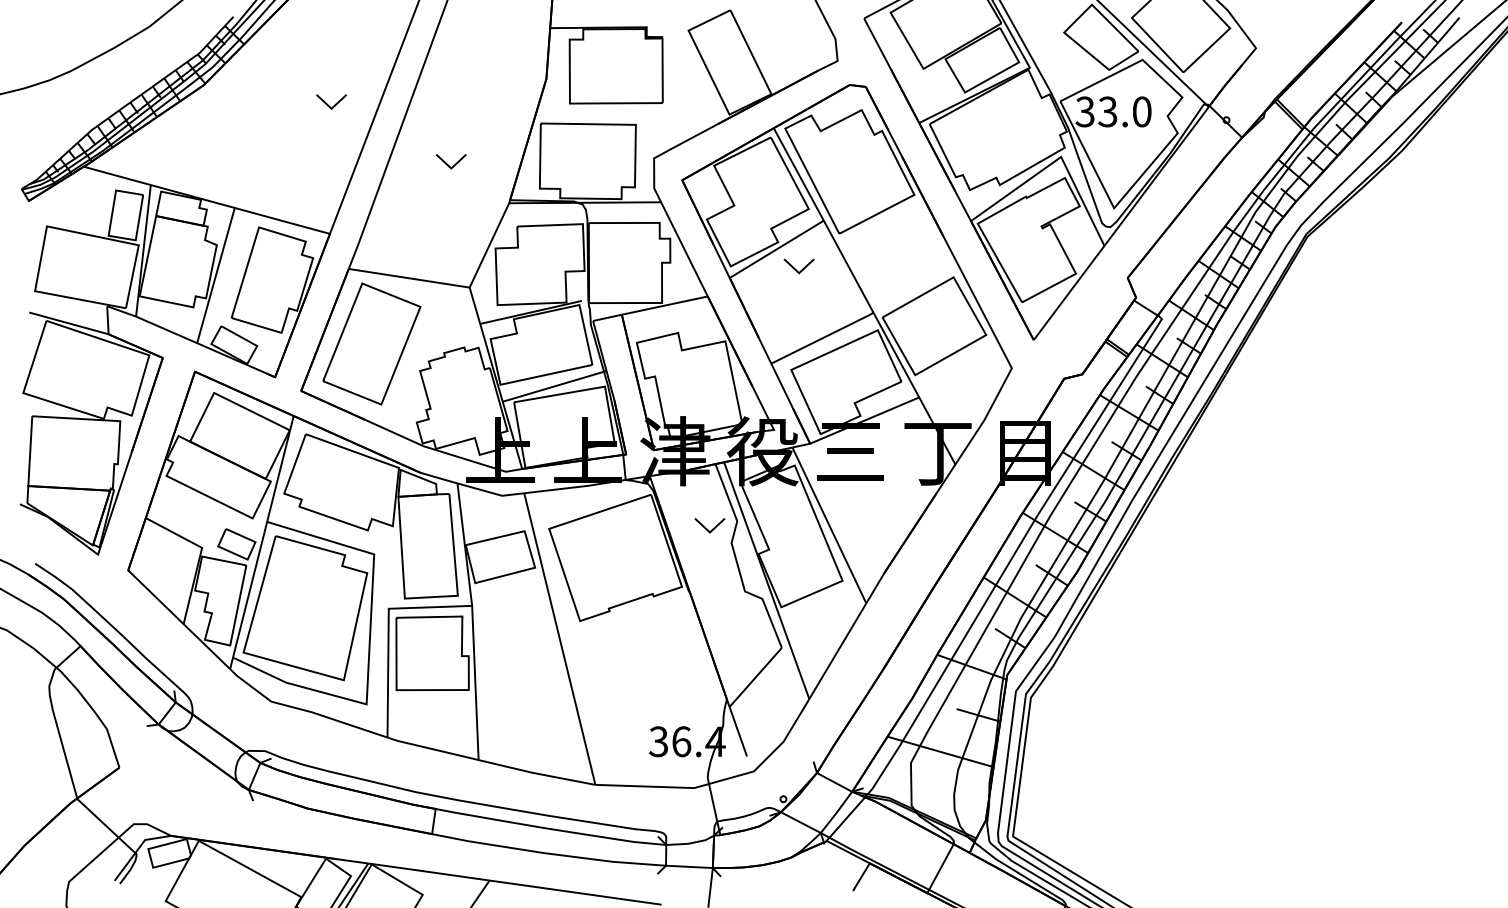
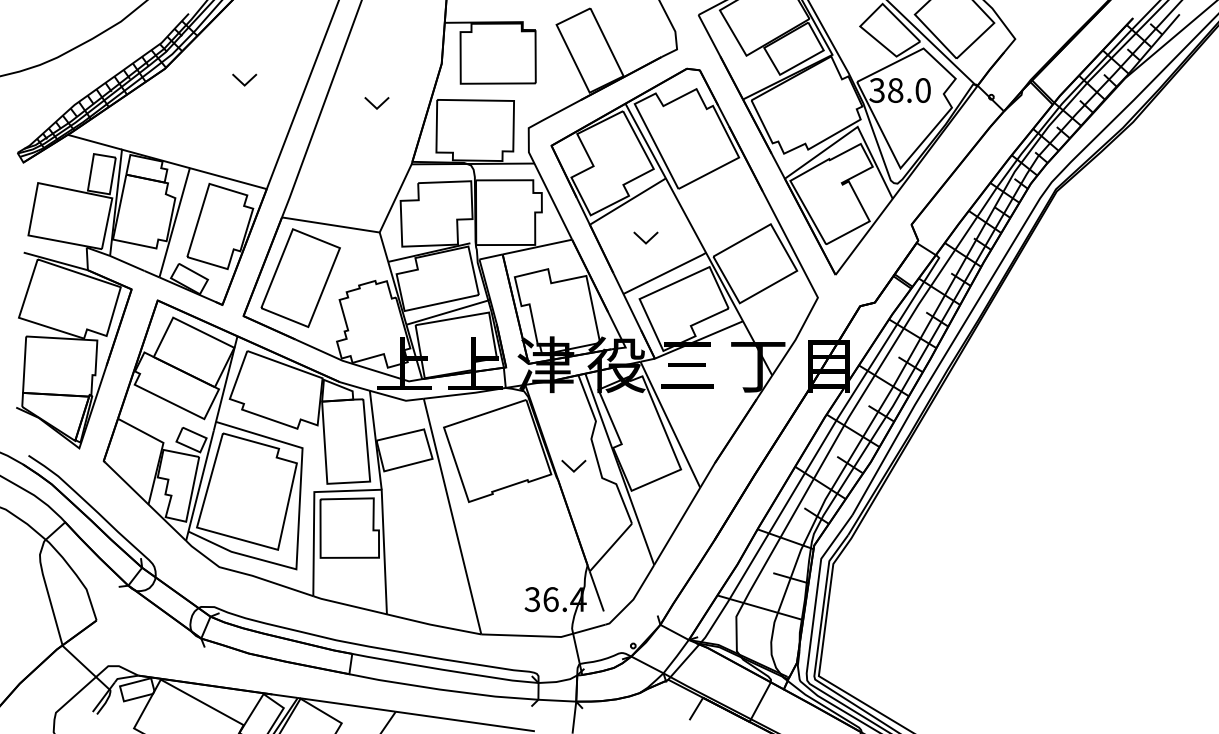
part: (331, 101) -> (244, 79), moved
text: (1107, 111) -> (895, 90), 33.0 -> 38.0
part: (451, 161) -> (377, 103), moved
part: (798, 266) -> (645, 238), moved
part: (709, 525) -> (573, 466), moved

